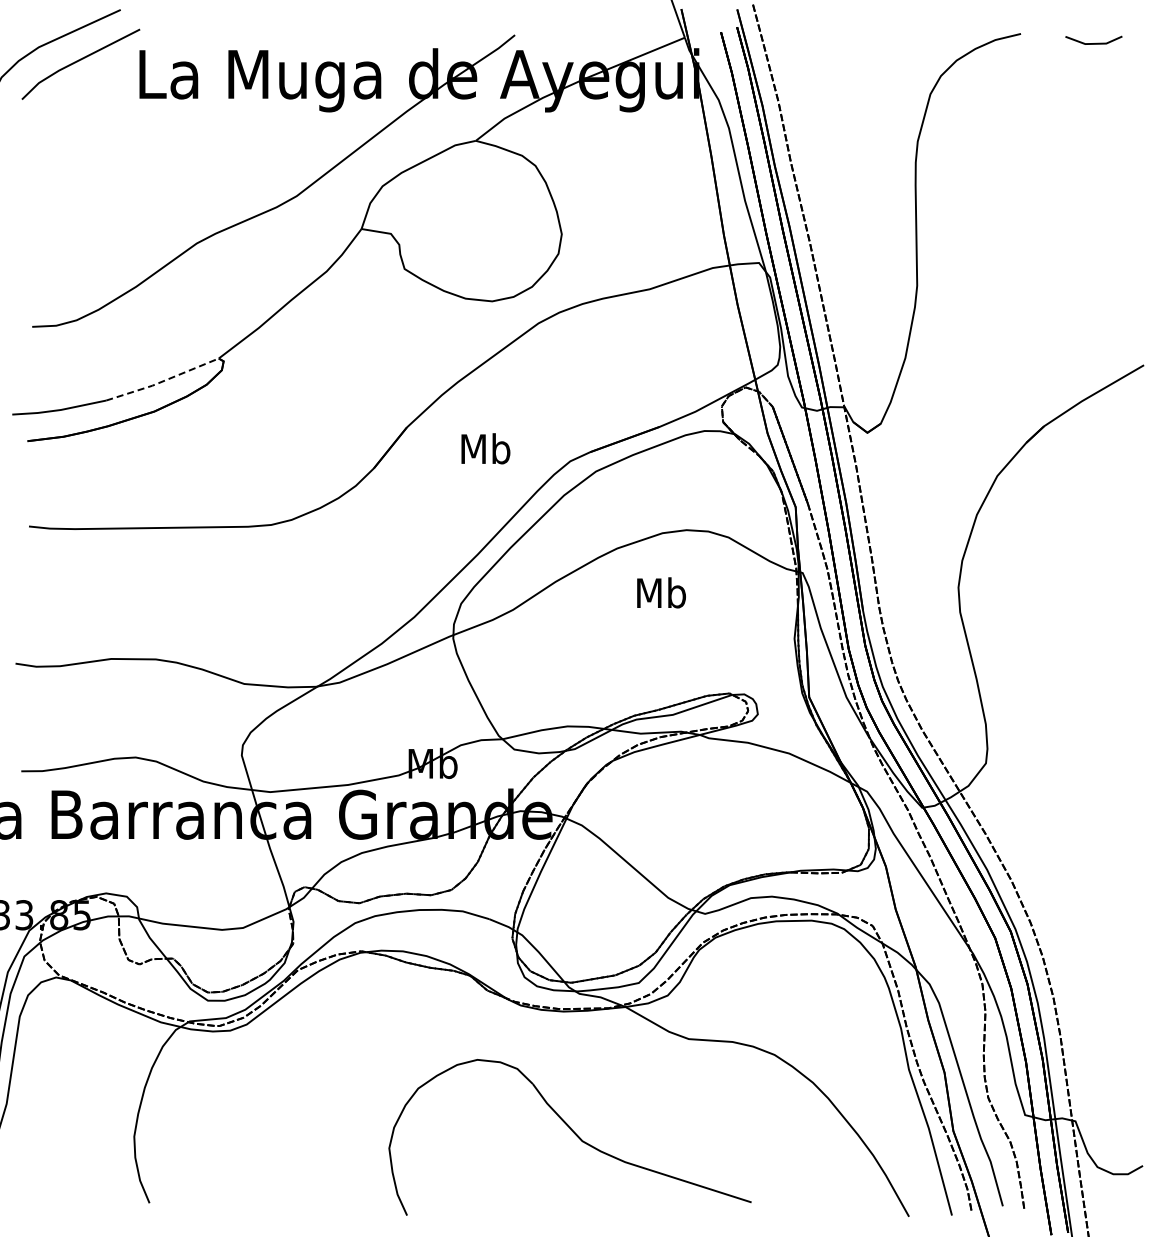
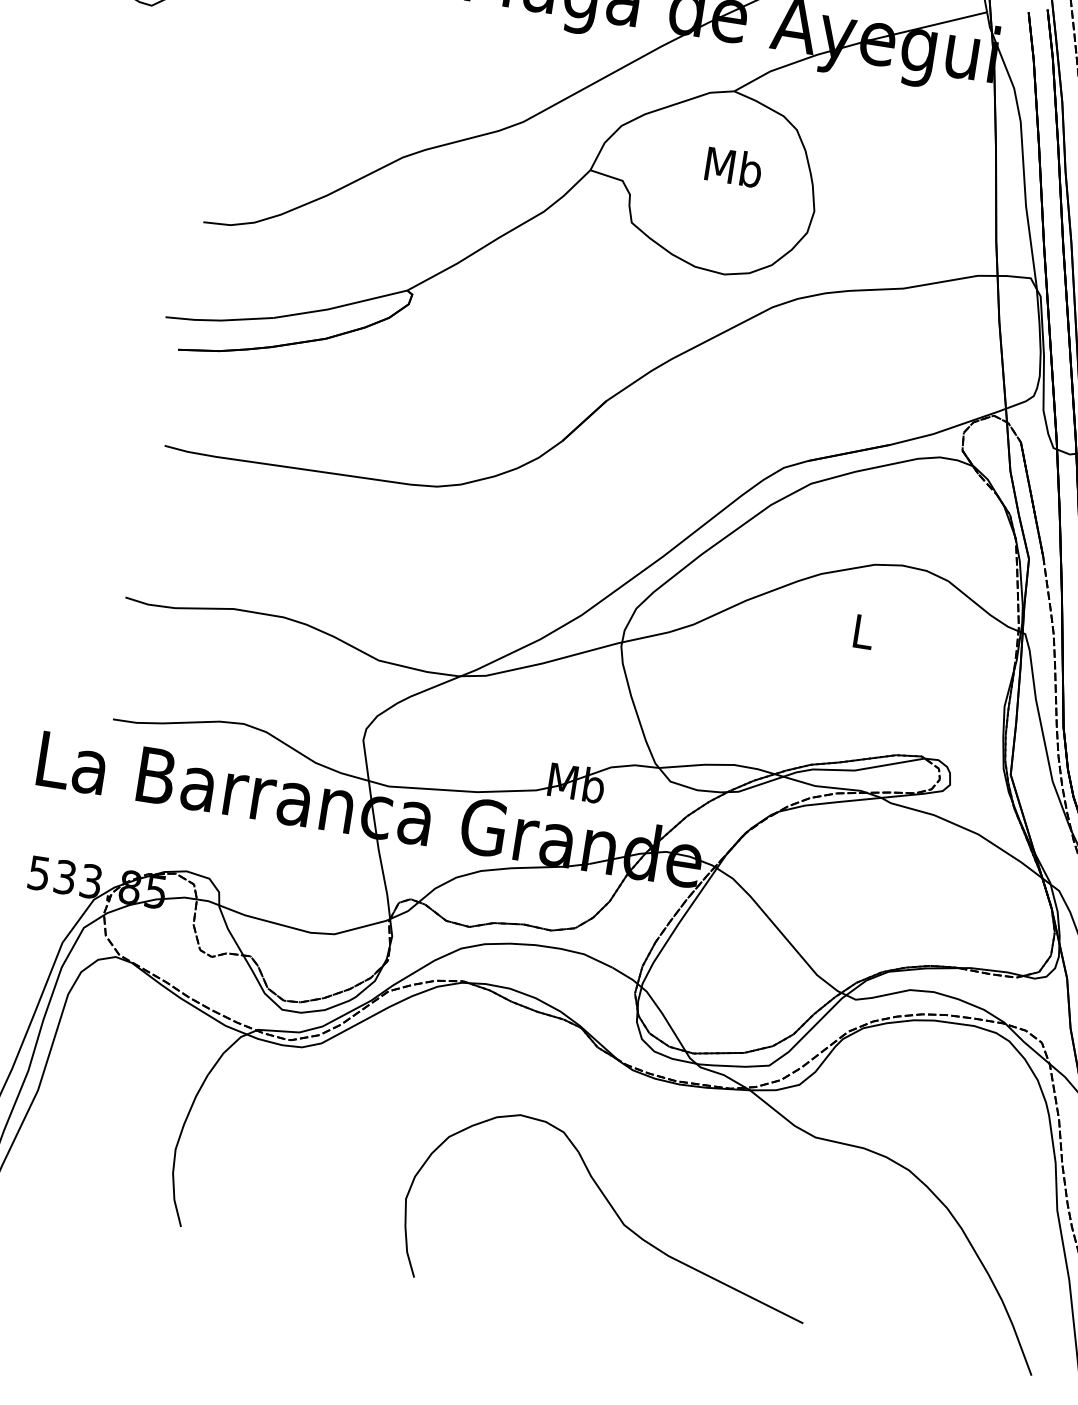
line: (162, 381) -> (340, 306), dashed -> solid
text: (485, 448) -> (733, 166), moved
text: (661, 592) -> (863, 631), Mb -> L
part: (569, 1137) -> (610, 1218), moved

